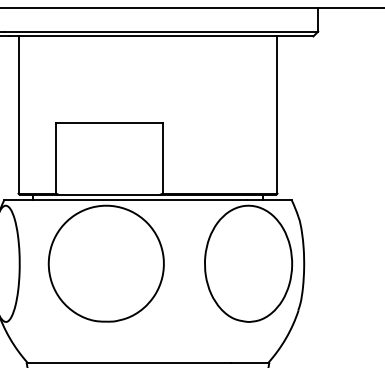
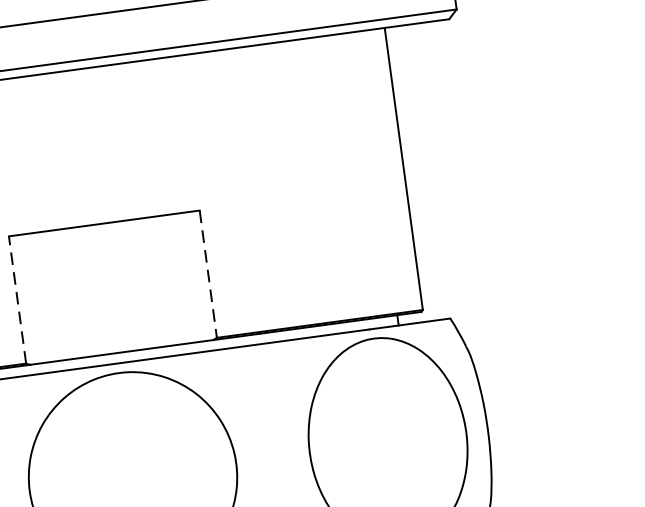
line: (56, 157) -> (17, 298), solid -> dashed
line: (162, 158) -> (208, 274), solid -> dashed

